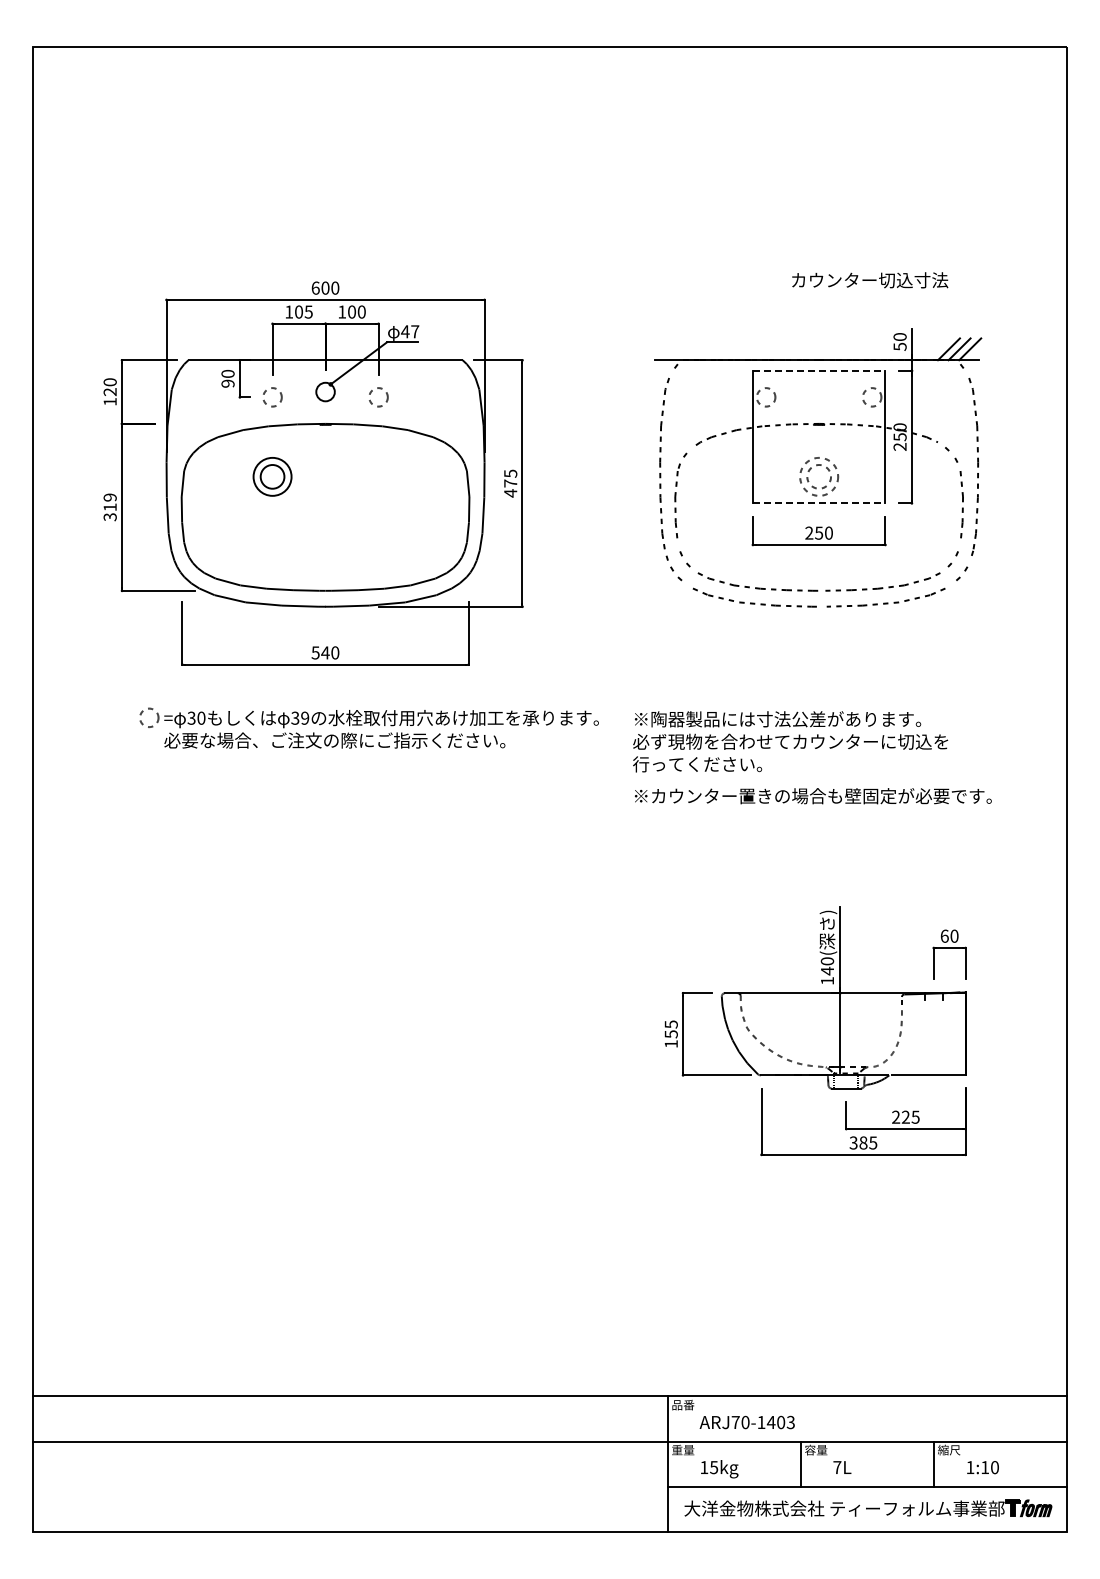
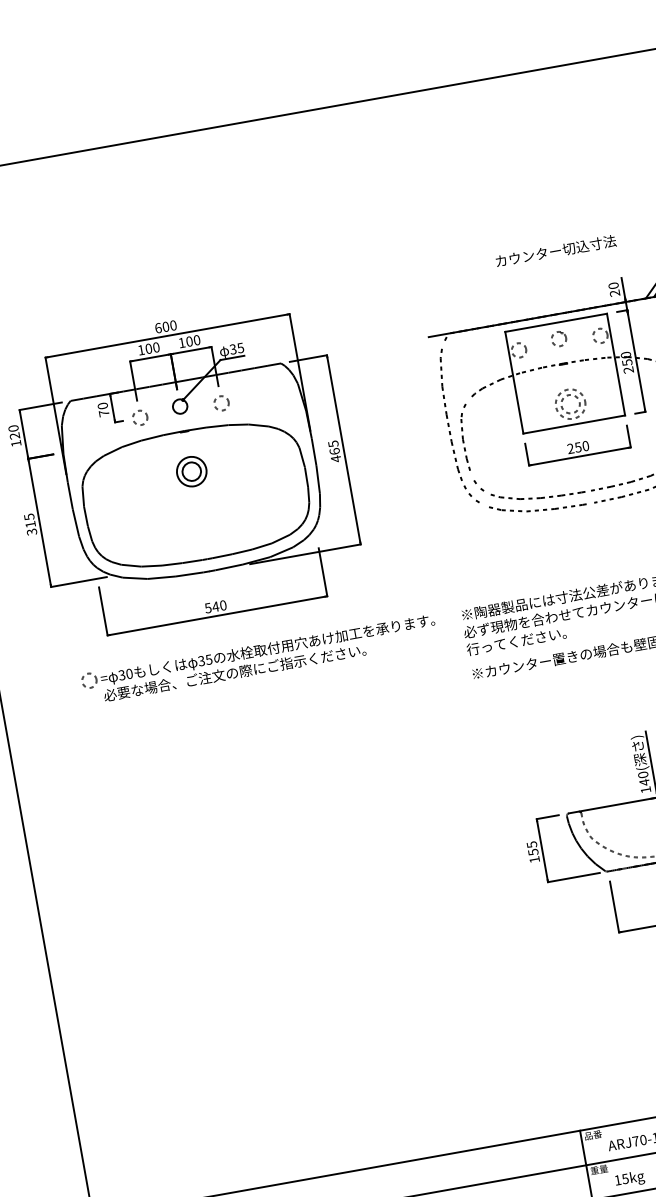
text: (870, 280) -> (556, 251), moved
text: (308, 311) -> (156, 347), 105 -> 100
text: (410, 331) -> (237, 348), 47 -> 35
text: (899, 346) -> (614, 293), 50 -> 20
line: (819, 370) -> (556, 322), dashed -> solid
text: (227, 383) -> (103, 413), 90 -> 70
part: (823, 386) -> (561, 334), added
part: (272, 476) -> (191, 471), moved
text: (510, 483) -> (334, 451), 475 -> 465
text: (109, 497) -> (28, 517), 319 -> 315
line: (819, 503) -> (574, 424), dashed -> solid
text: (305, 717) -> (209, 659), 39 -> 35

